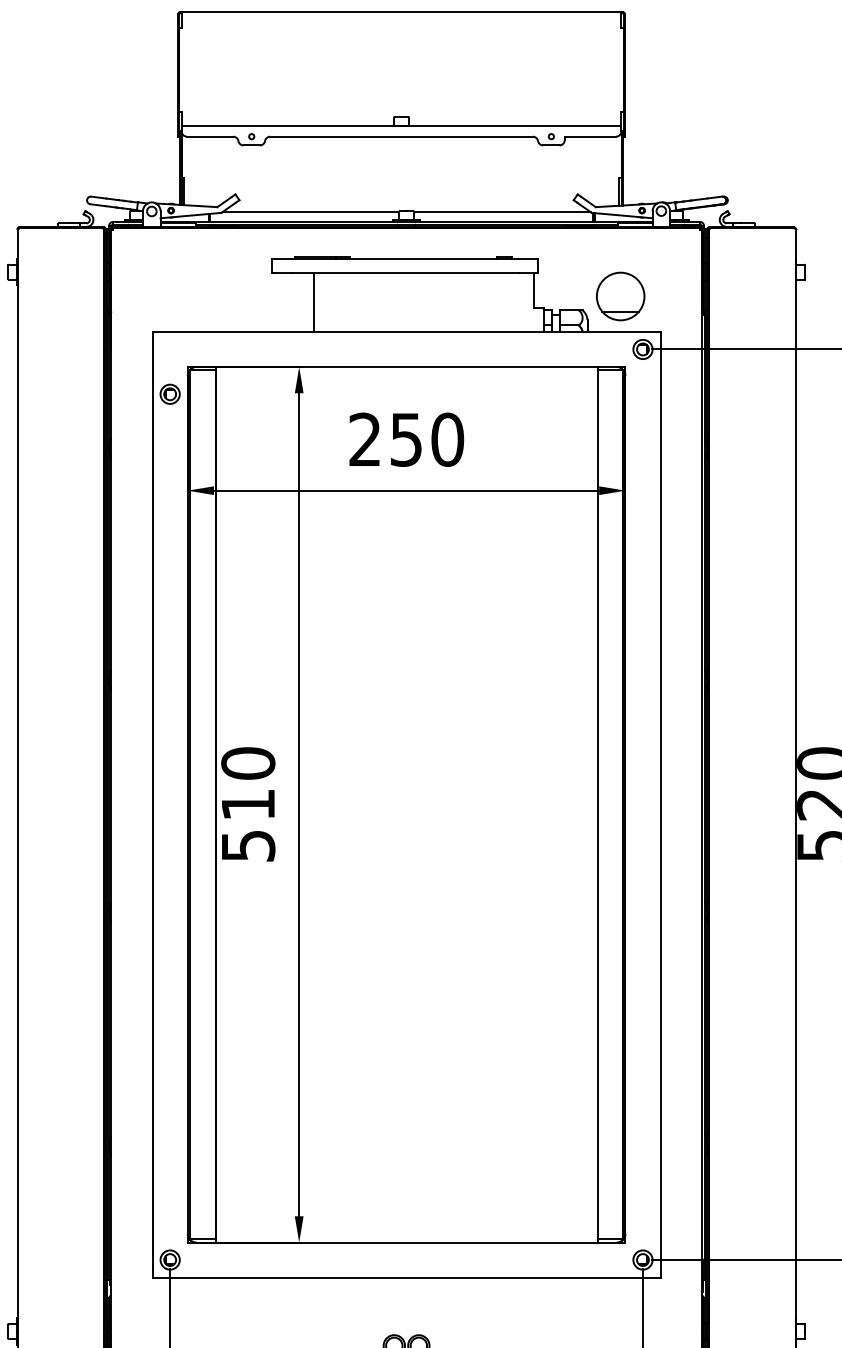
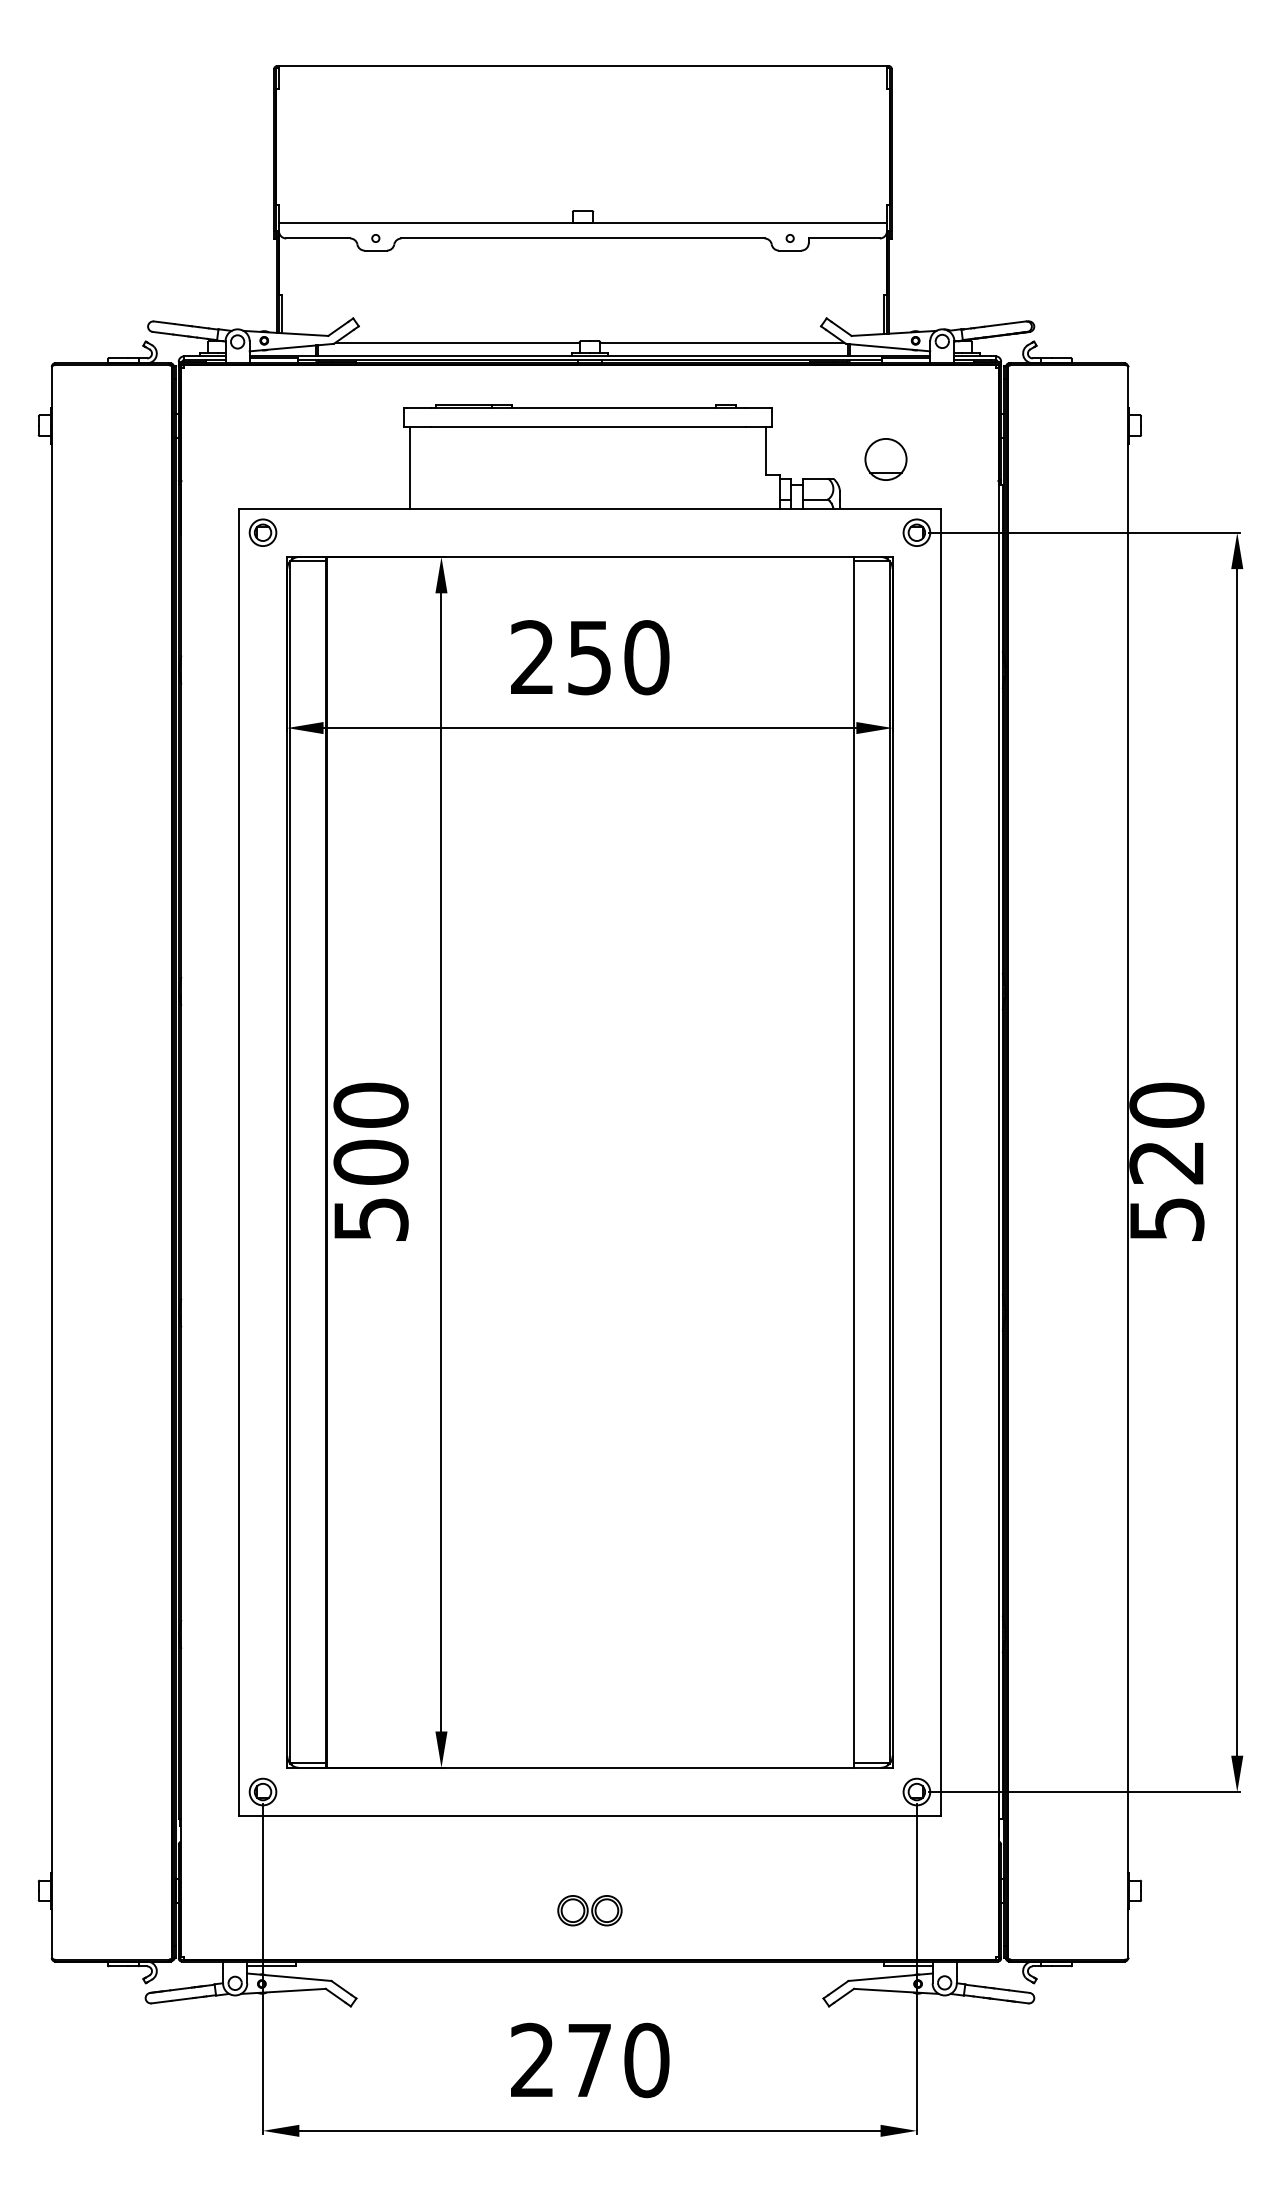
part: (620, 296) -> (885, 459), size x0.62
line: (314, 302) -> (410, 467), moved
part: (169, 394) -> (262, 532), moved
text: (247, 804) -> (370, 1161), 510 -> 500

